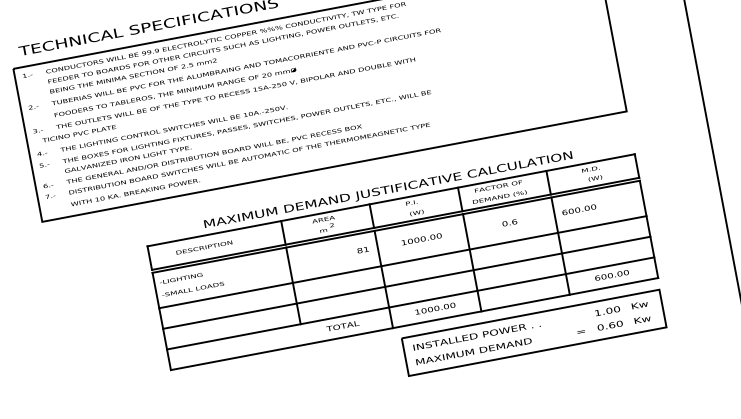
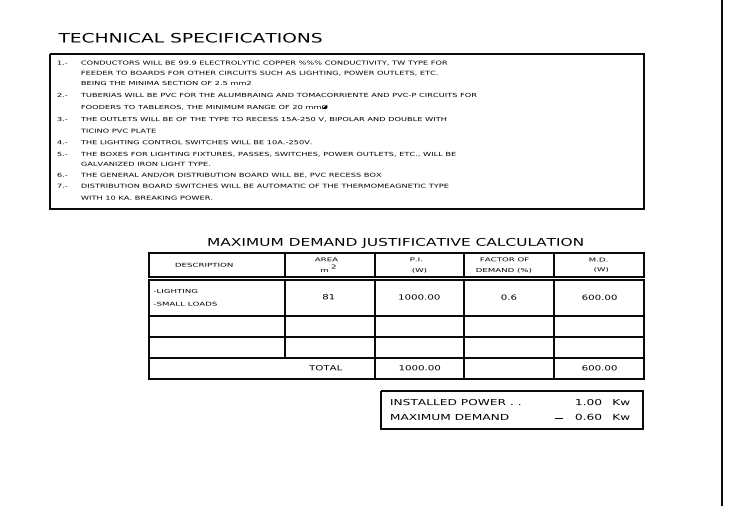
text: (79, 133) -> (118, 130), moved
text: (579, 209) -> (599, 296), moved
text: (362, 249) -> (328, 296), moved

